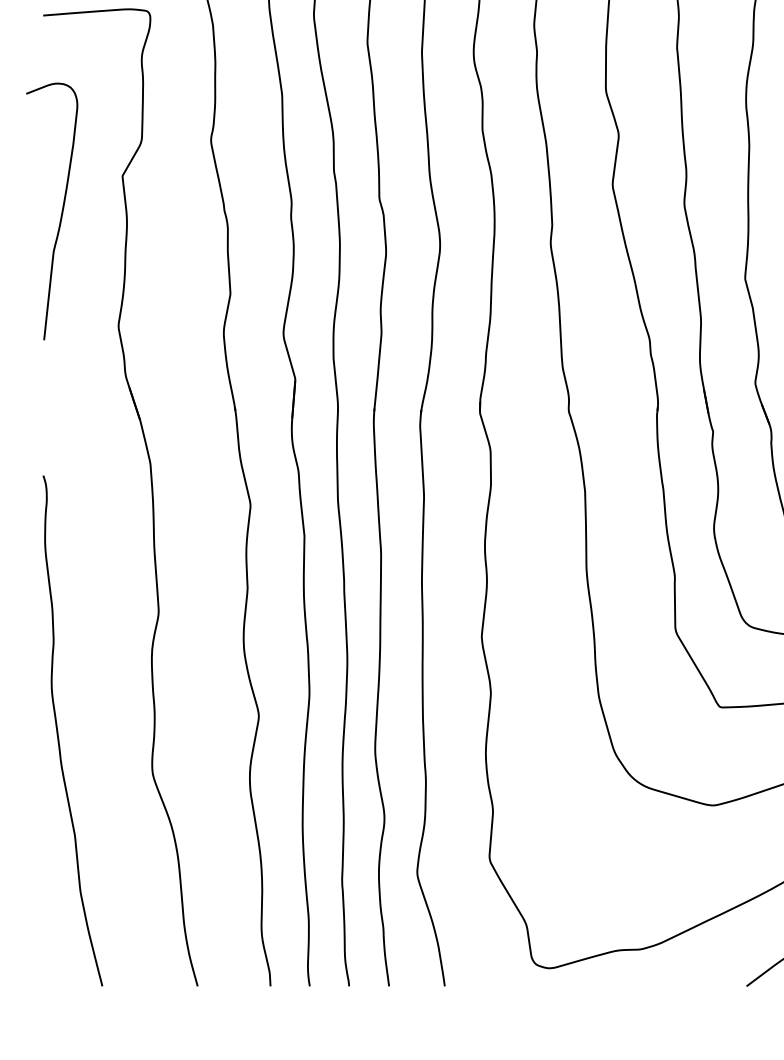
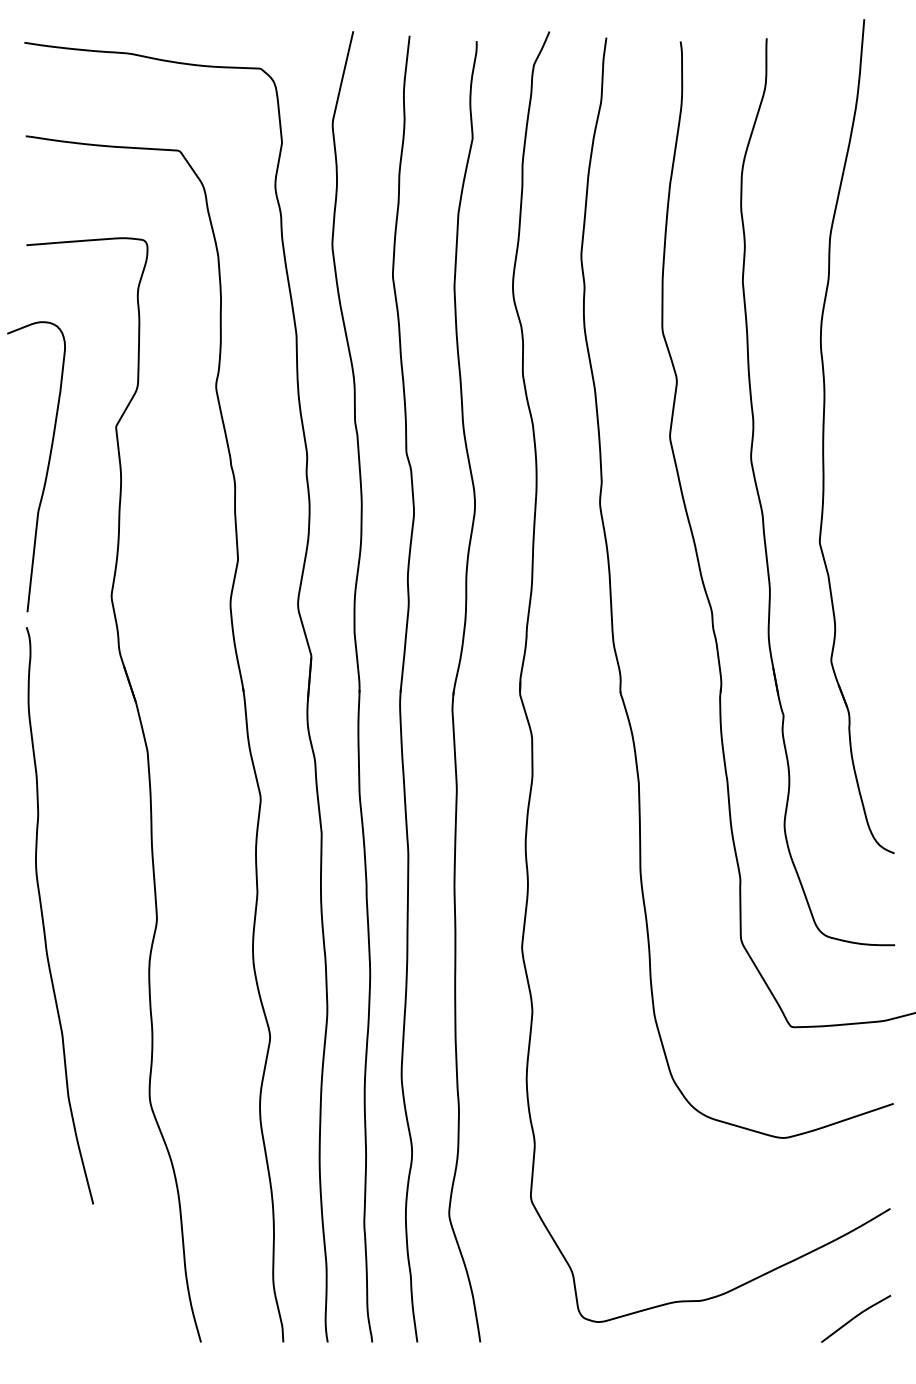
curve: (58, 730) -> (43, 915), moved

